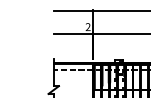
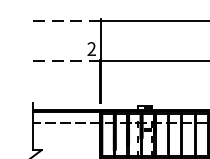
line: (73, 10) -> (66, 20), solid -> dashed
line: (73, 34) -> (66, 61), solid -> dashed

